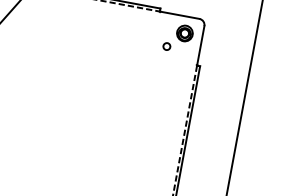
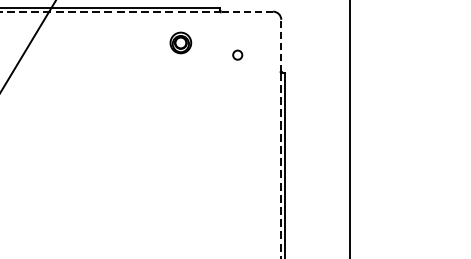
line: (180, 15) -> (247, 11), solid -> dashed
part: (184, 33) -> (180, 42), moved
line: (201, 45) -> (281, 45), solid -> dashed

